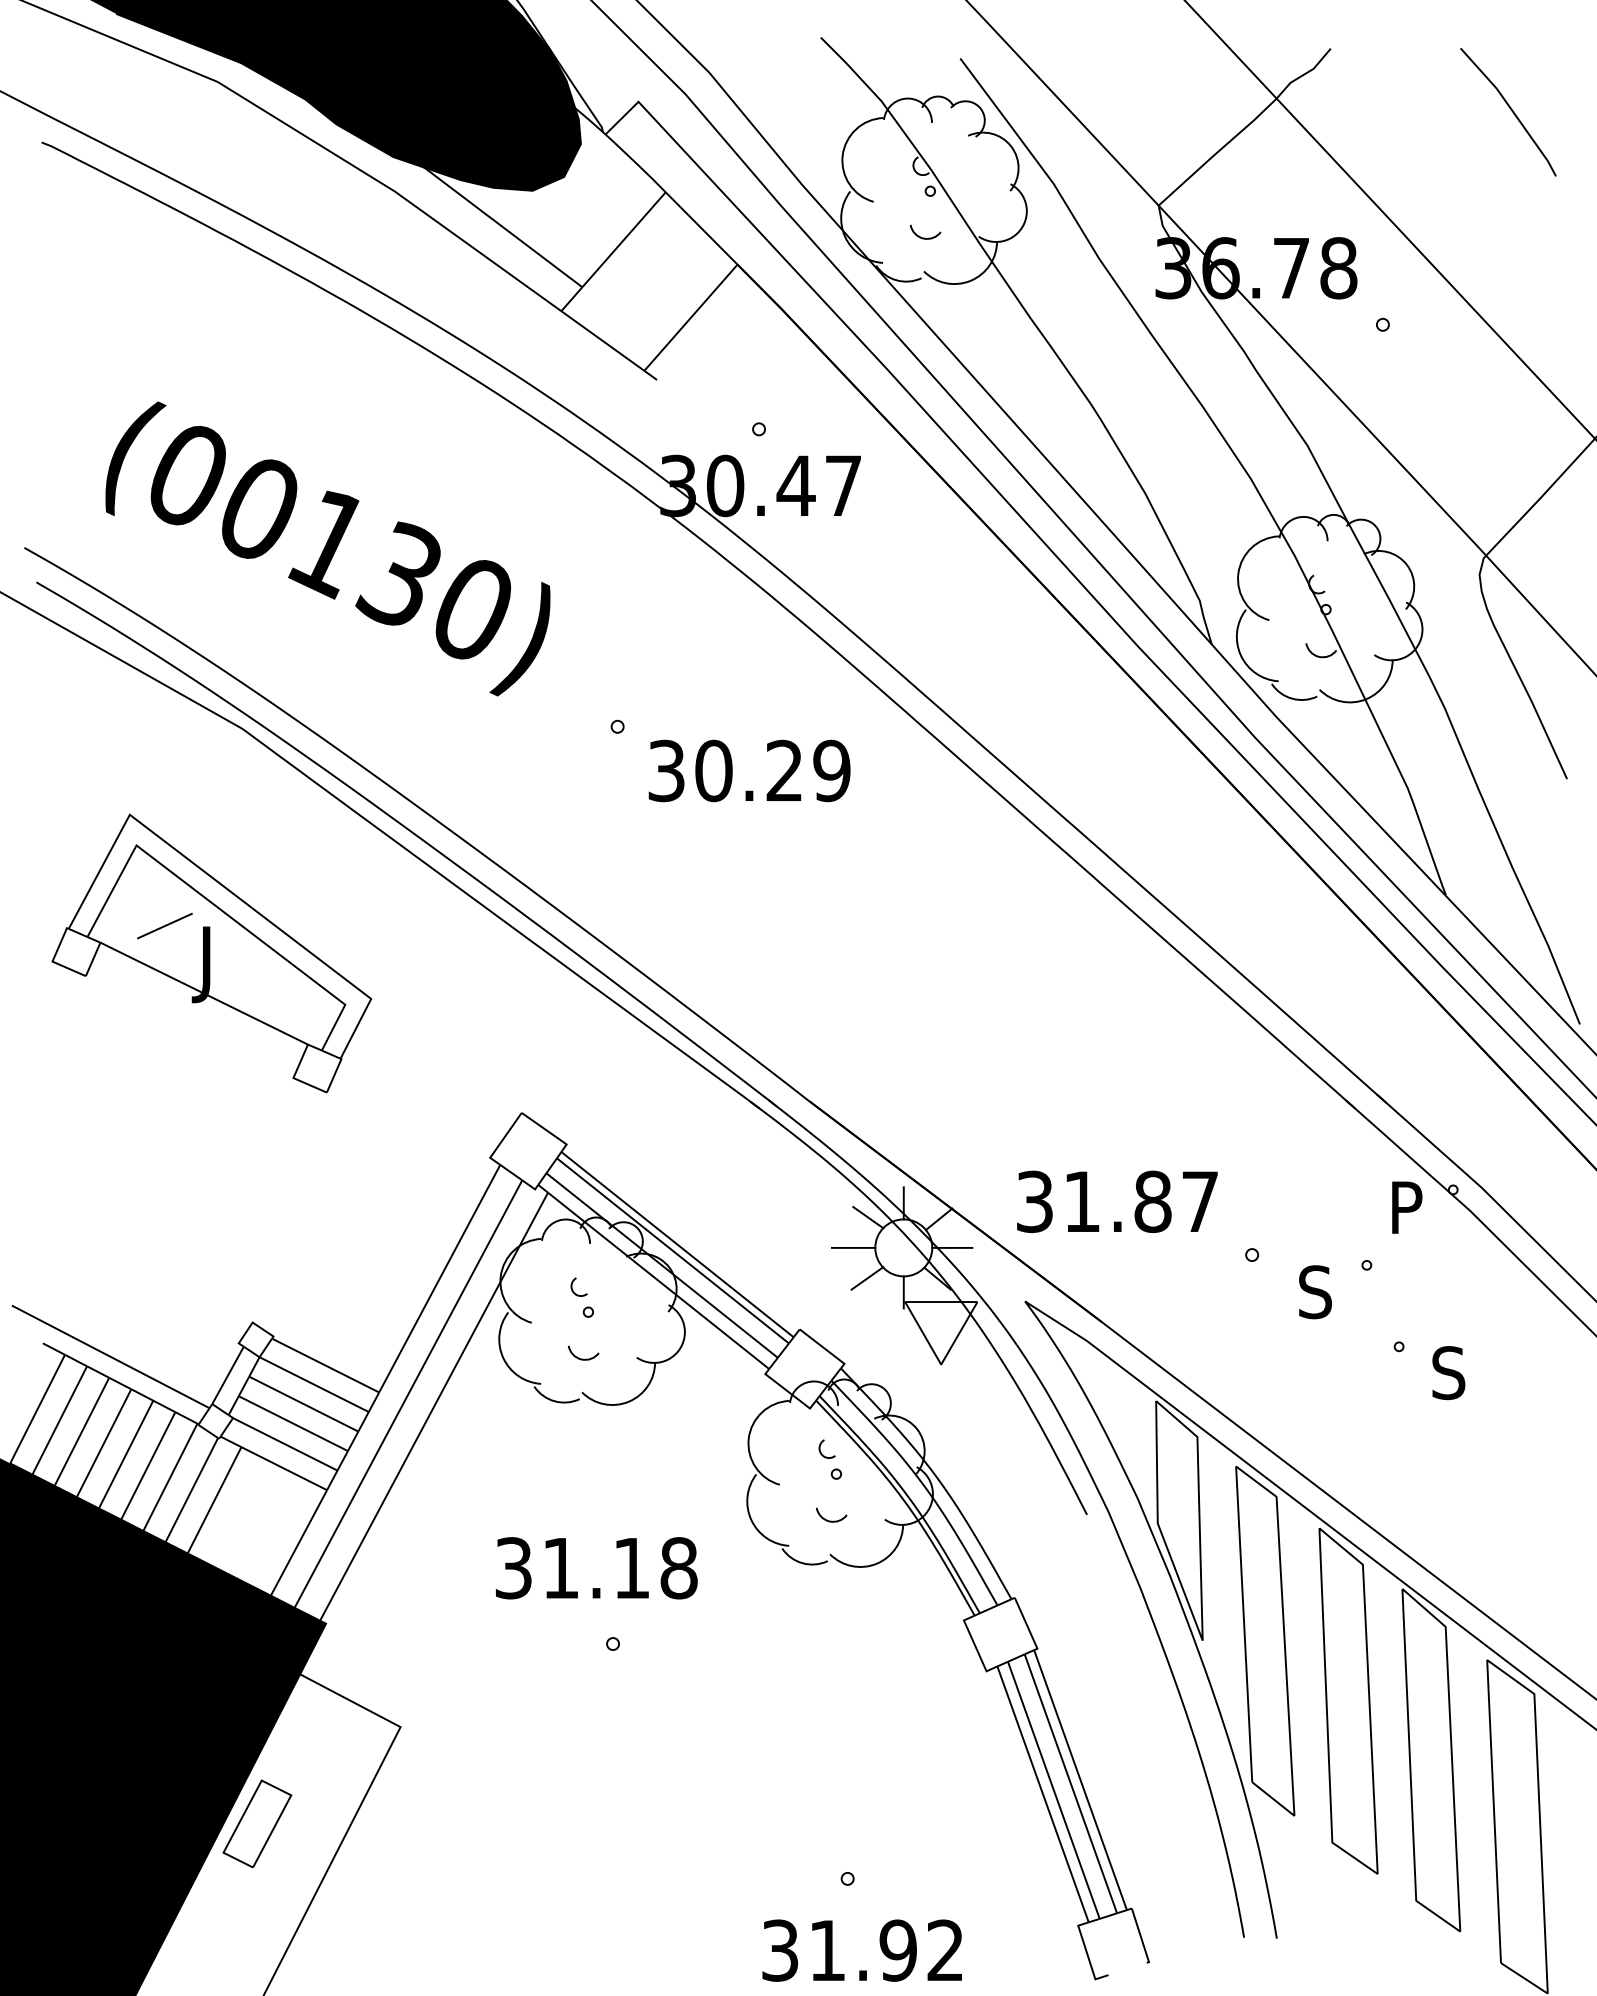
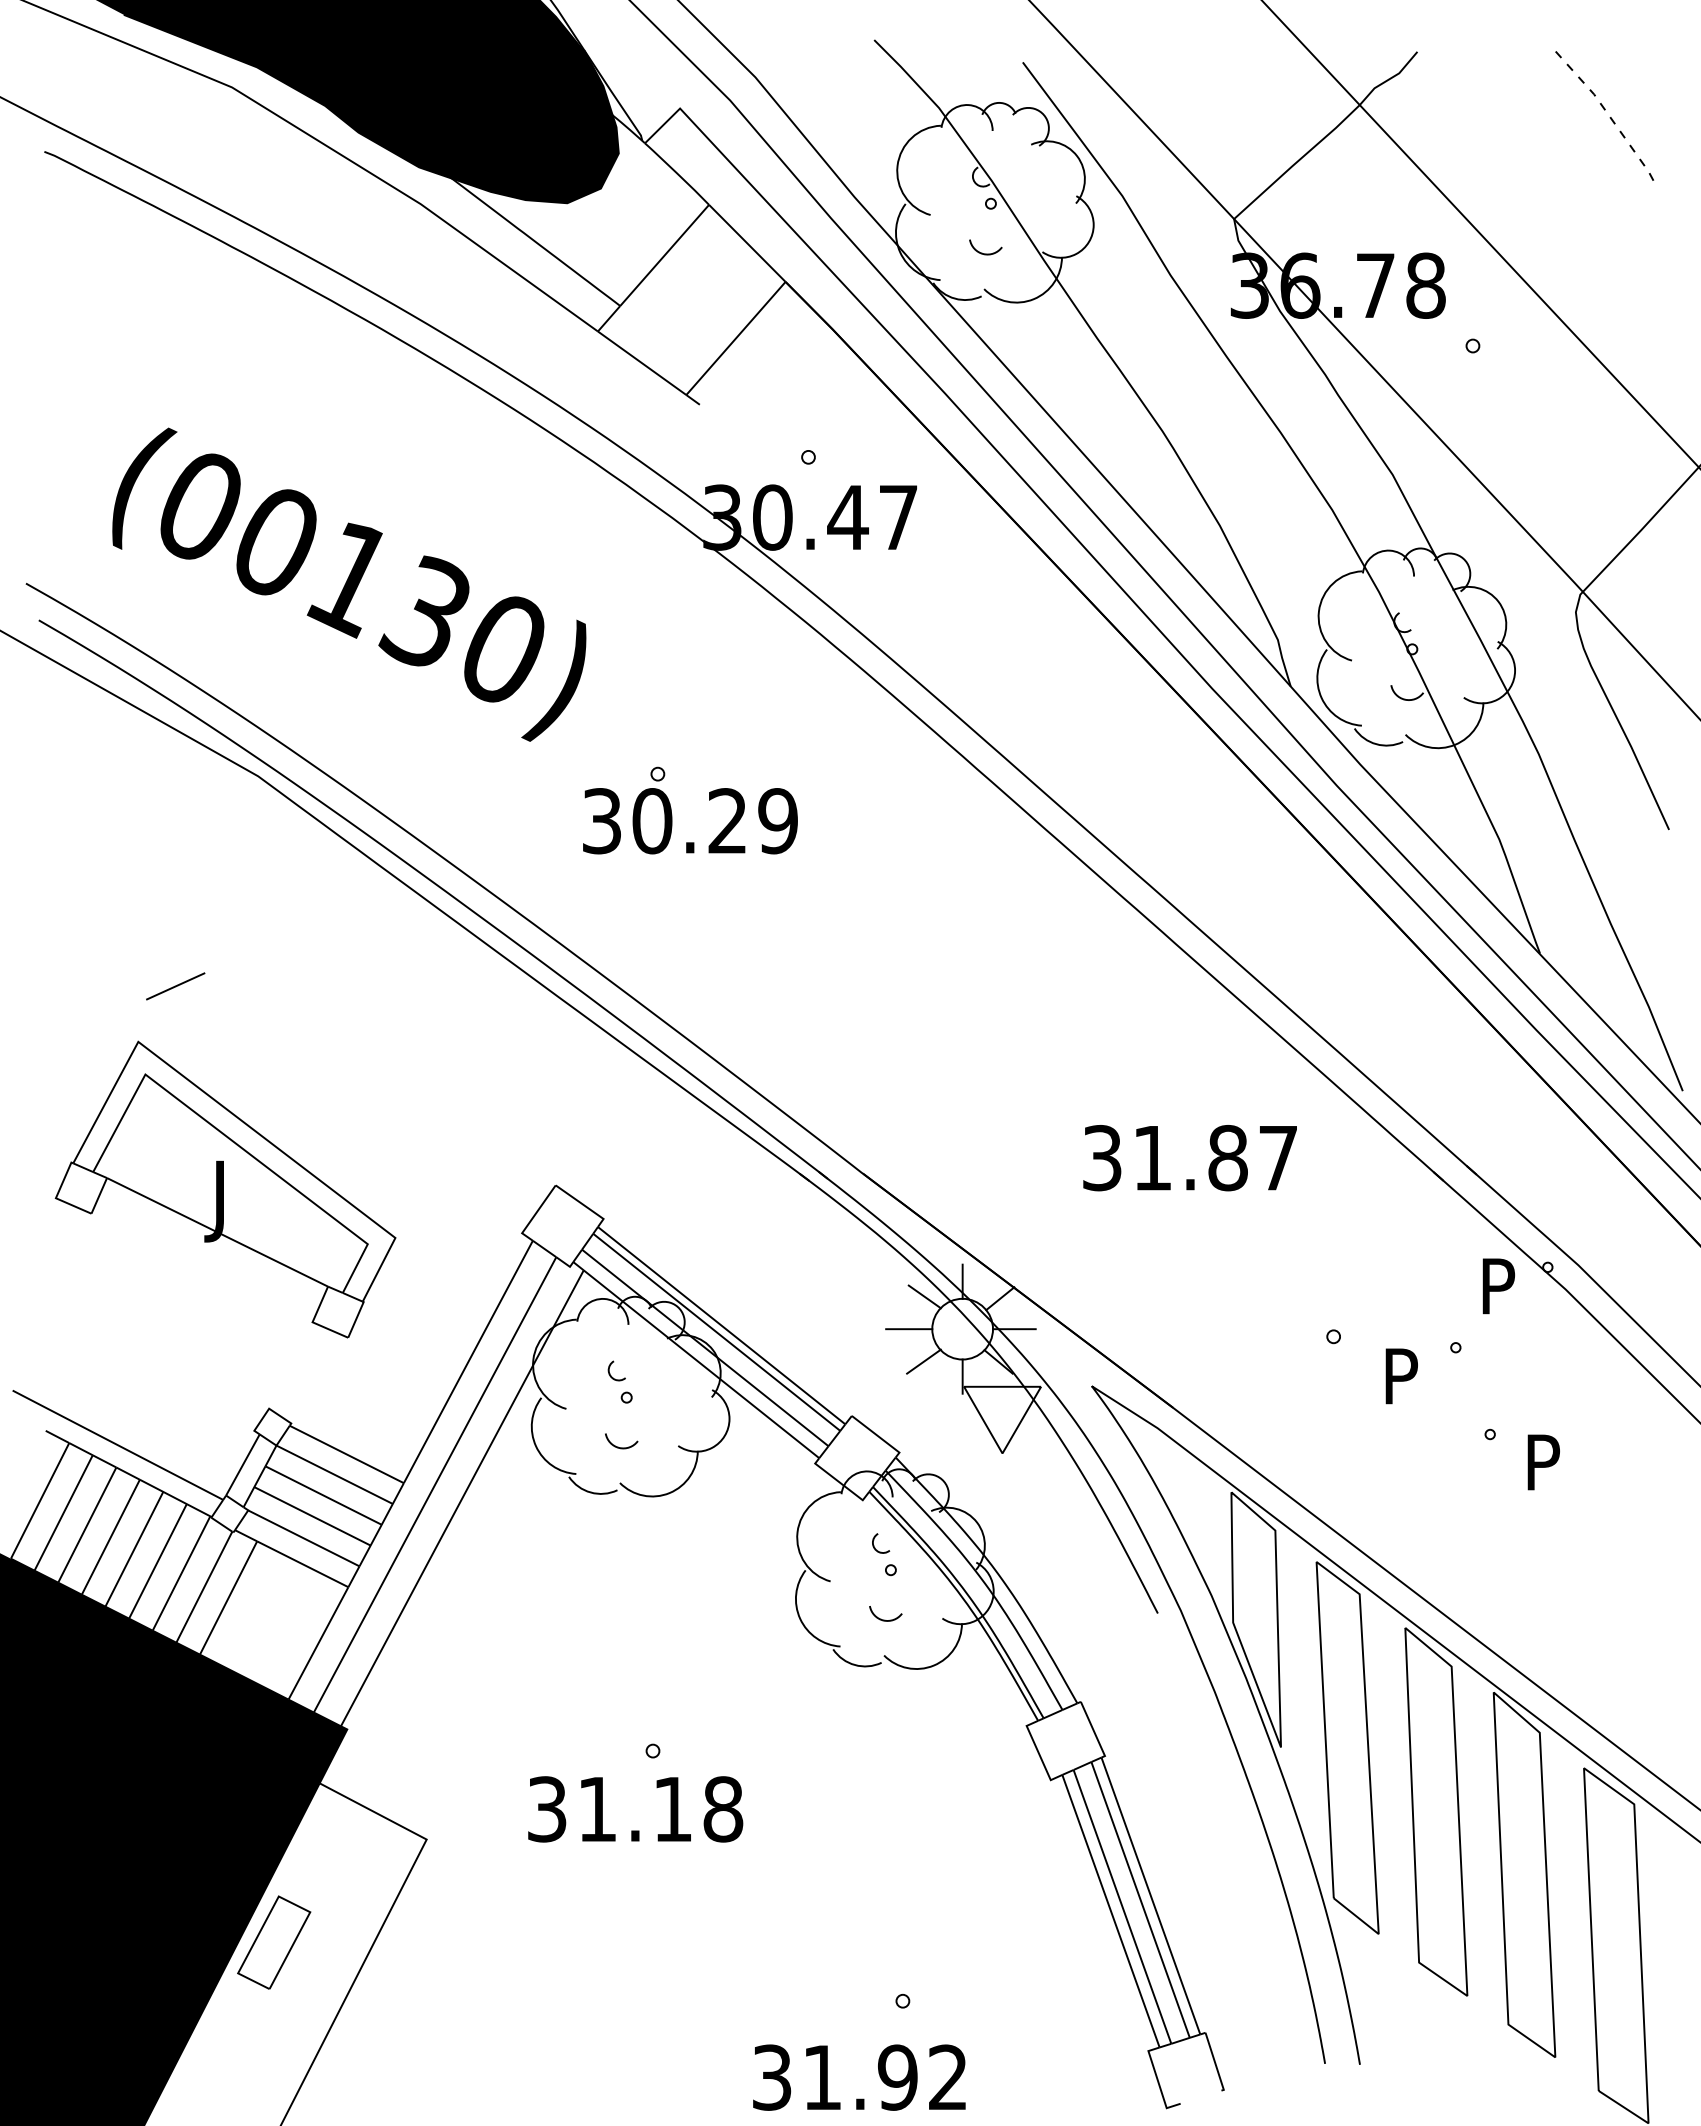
line: (1512, 110) -> (1610, 117), solid -> dashed
text: (749, 771) -> (690, 821), moved
part: (211, 953) -> (225, 1189), moved
text: (1116, 1202) -> (1189, 1158), moved
text: (1314, 1292) -> (1400, 1376), S -> P
text: (1448, 1373) -> (1542, 1462), S -> P
text: (596, 1568) -> (635, 1809), moved
text: (862, 1950) -> (859, 2077), moved

